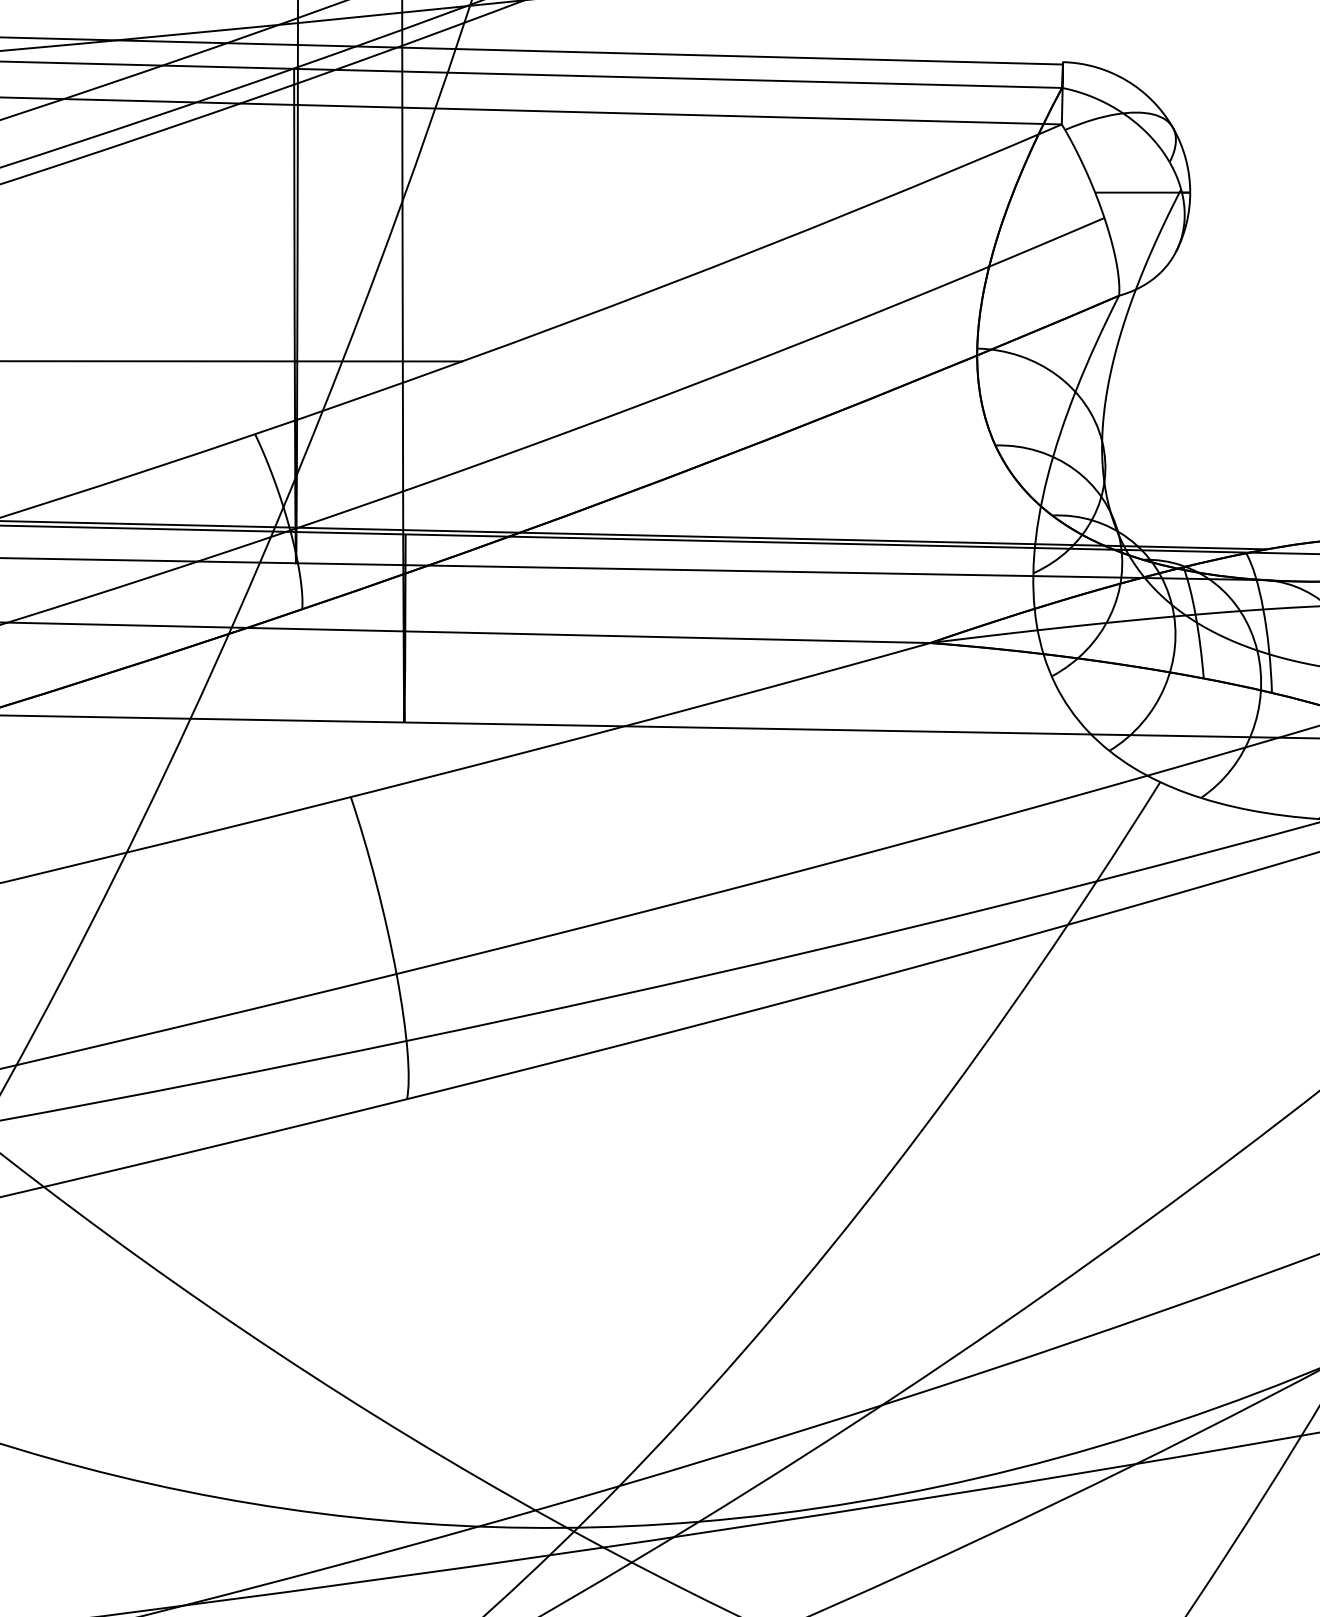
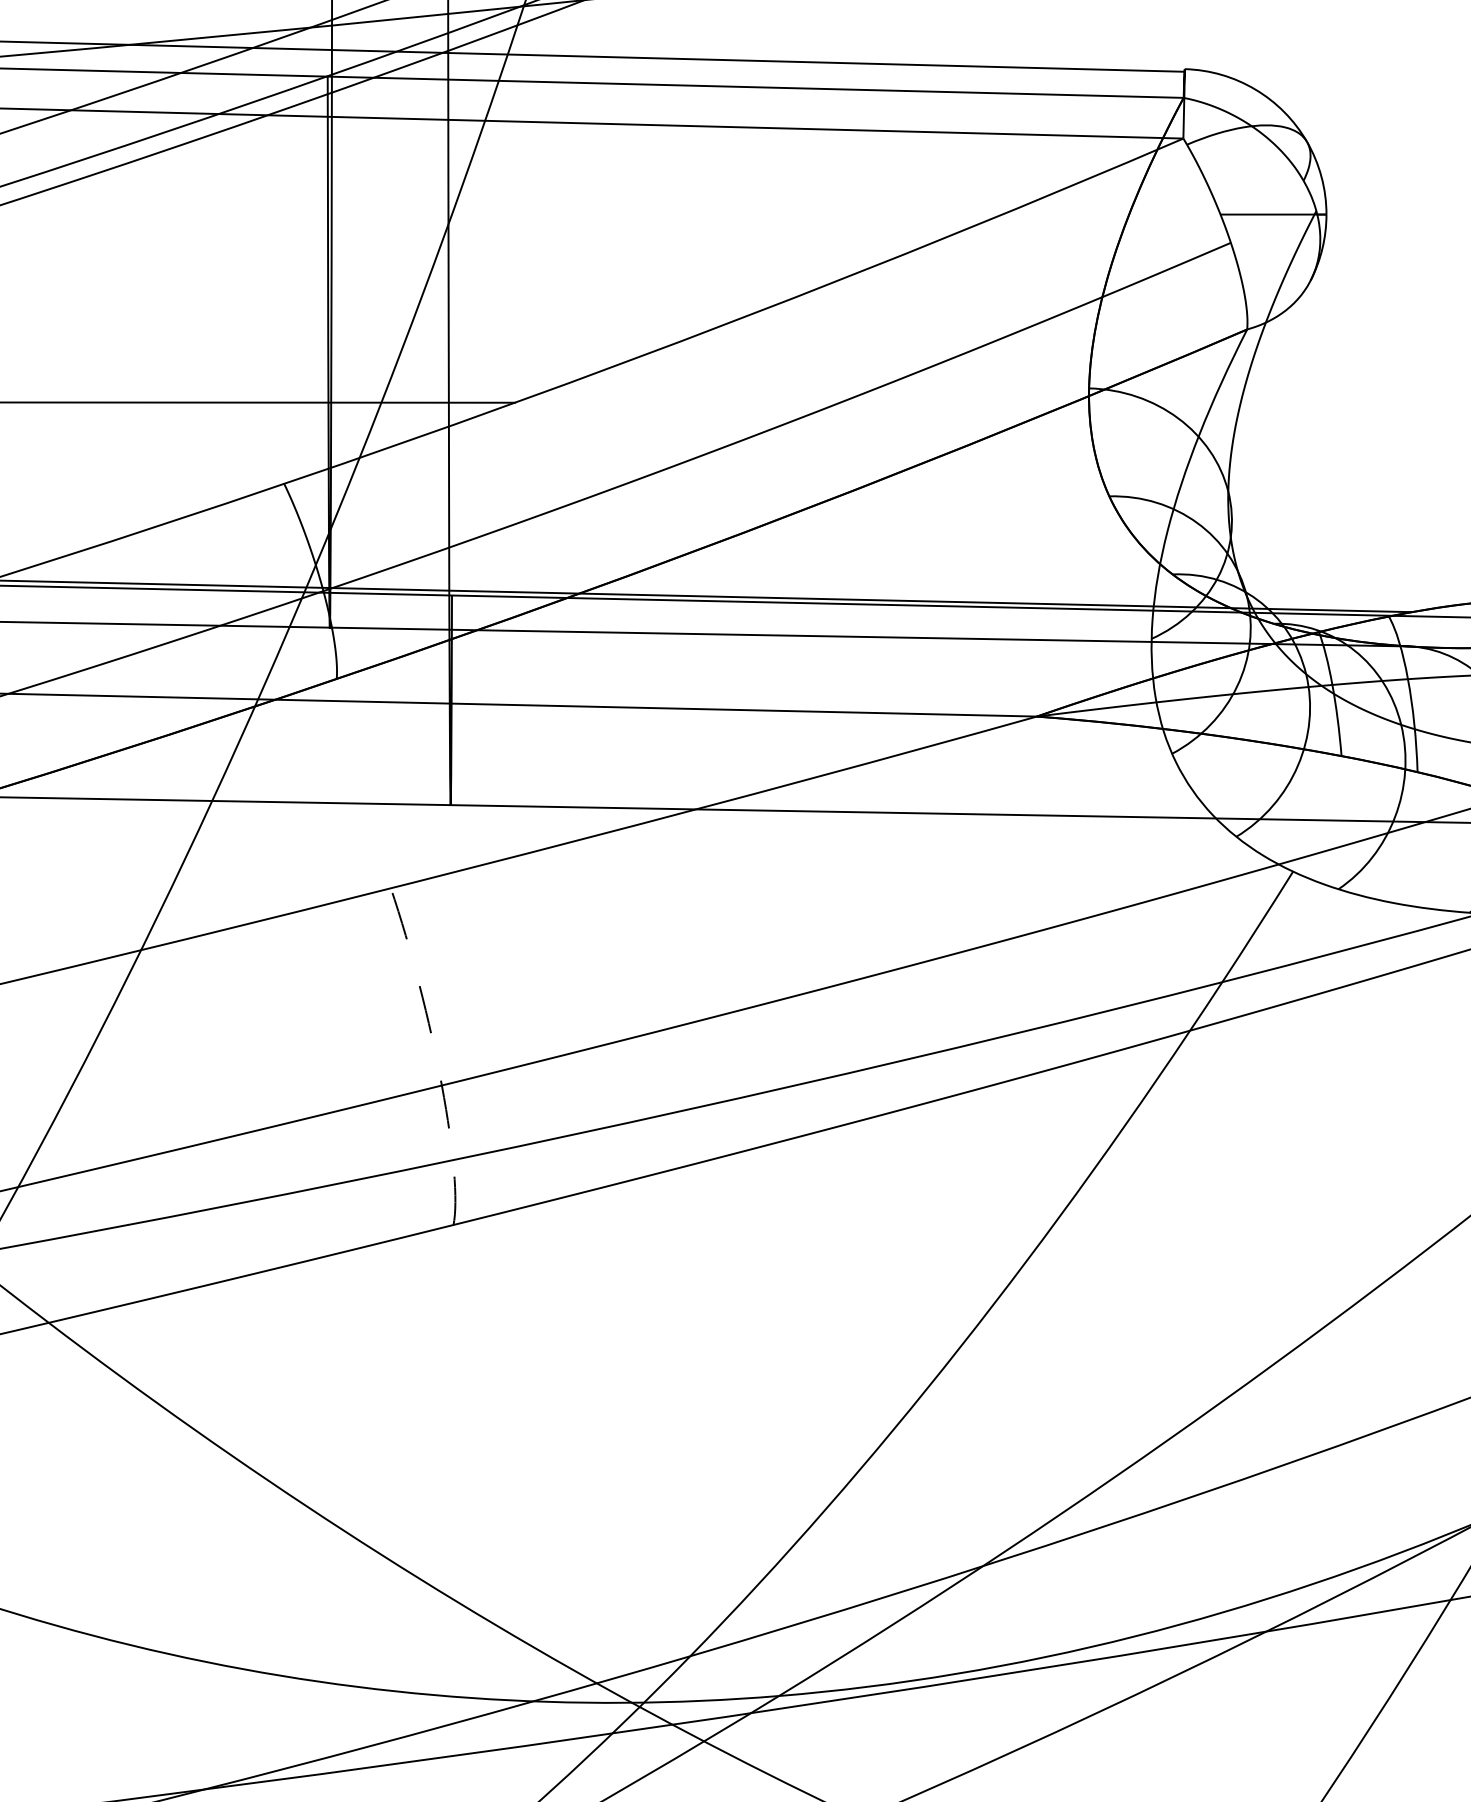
arc: (392, 952) -> (437, 1061), solid -> dashed

